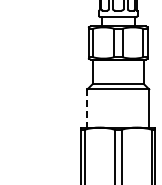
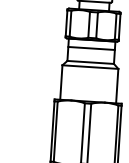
line: (118, 68) -> (91, 48), added
line: (87, 108) -> (61, 82), dashed -> solid

